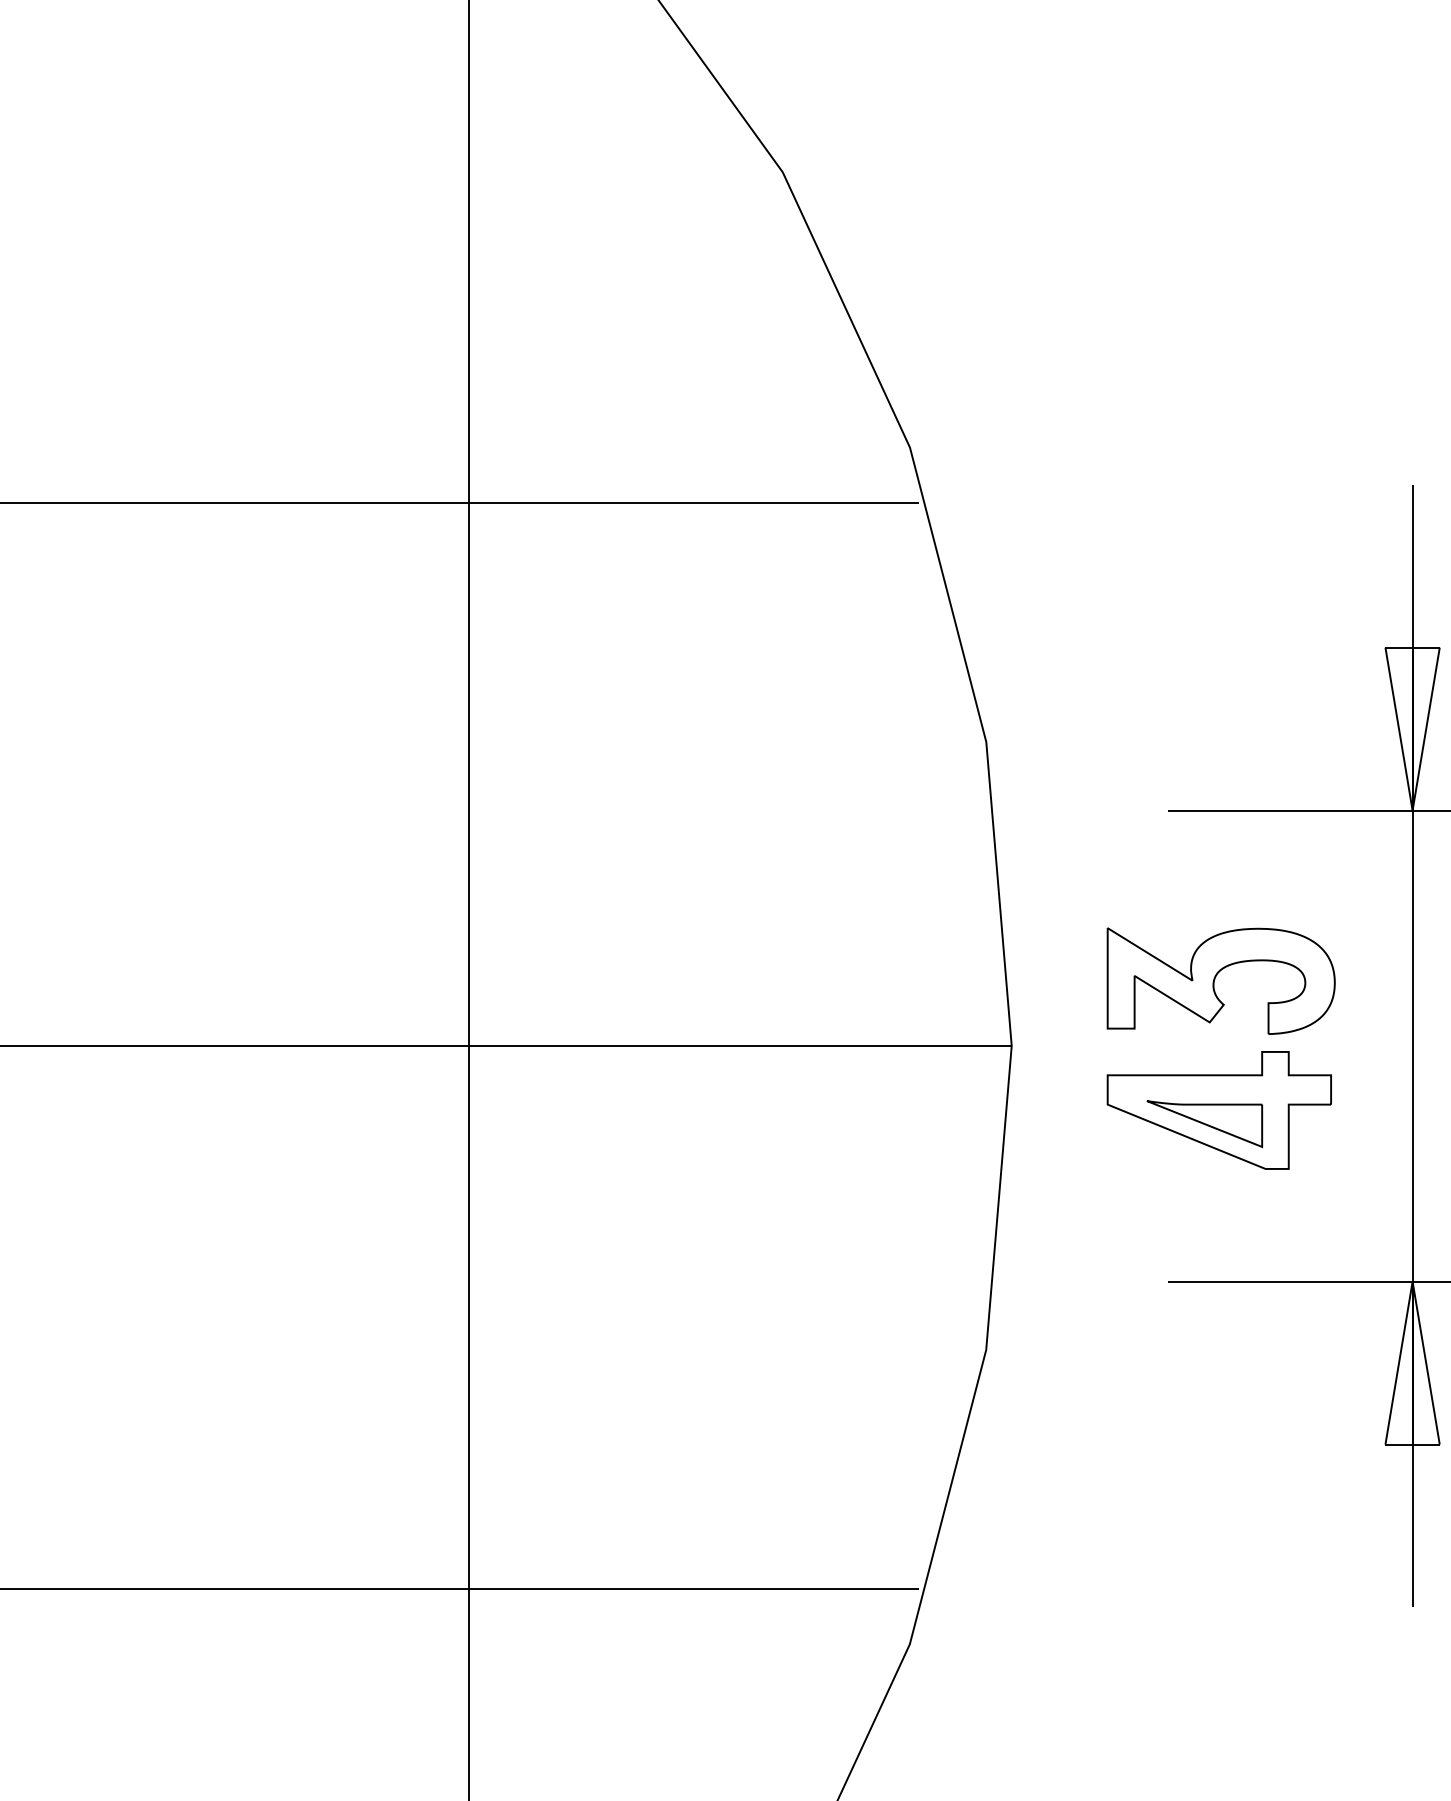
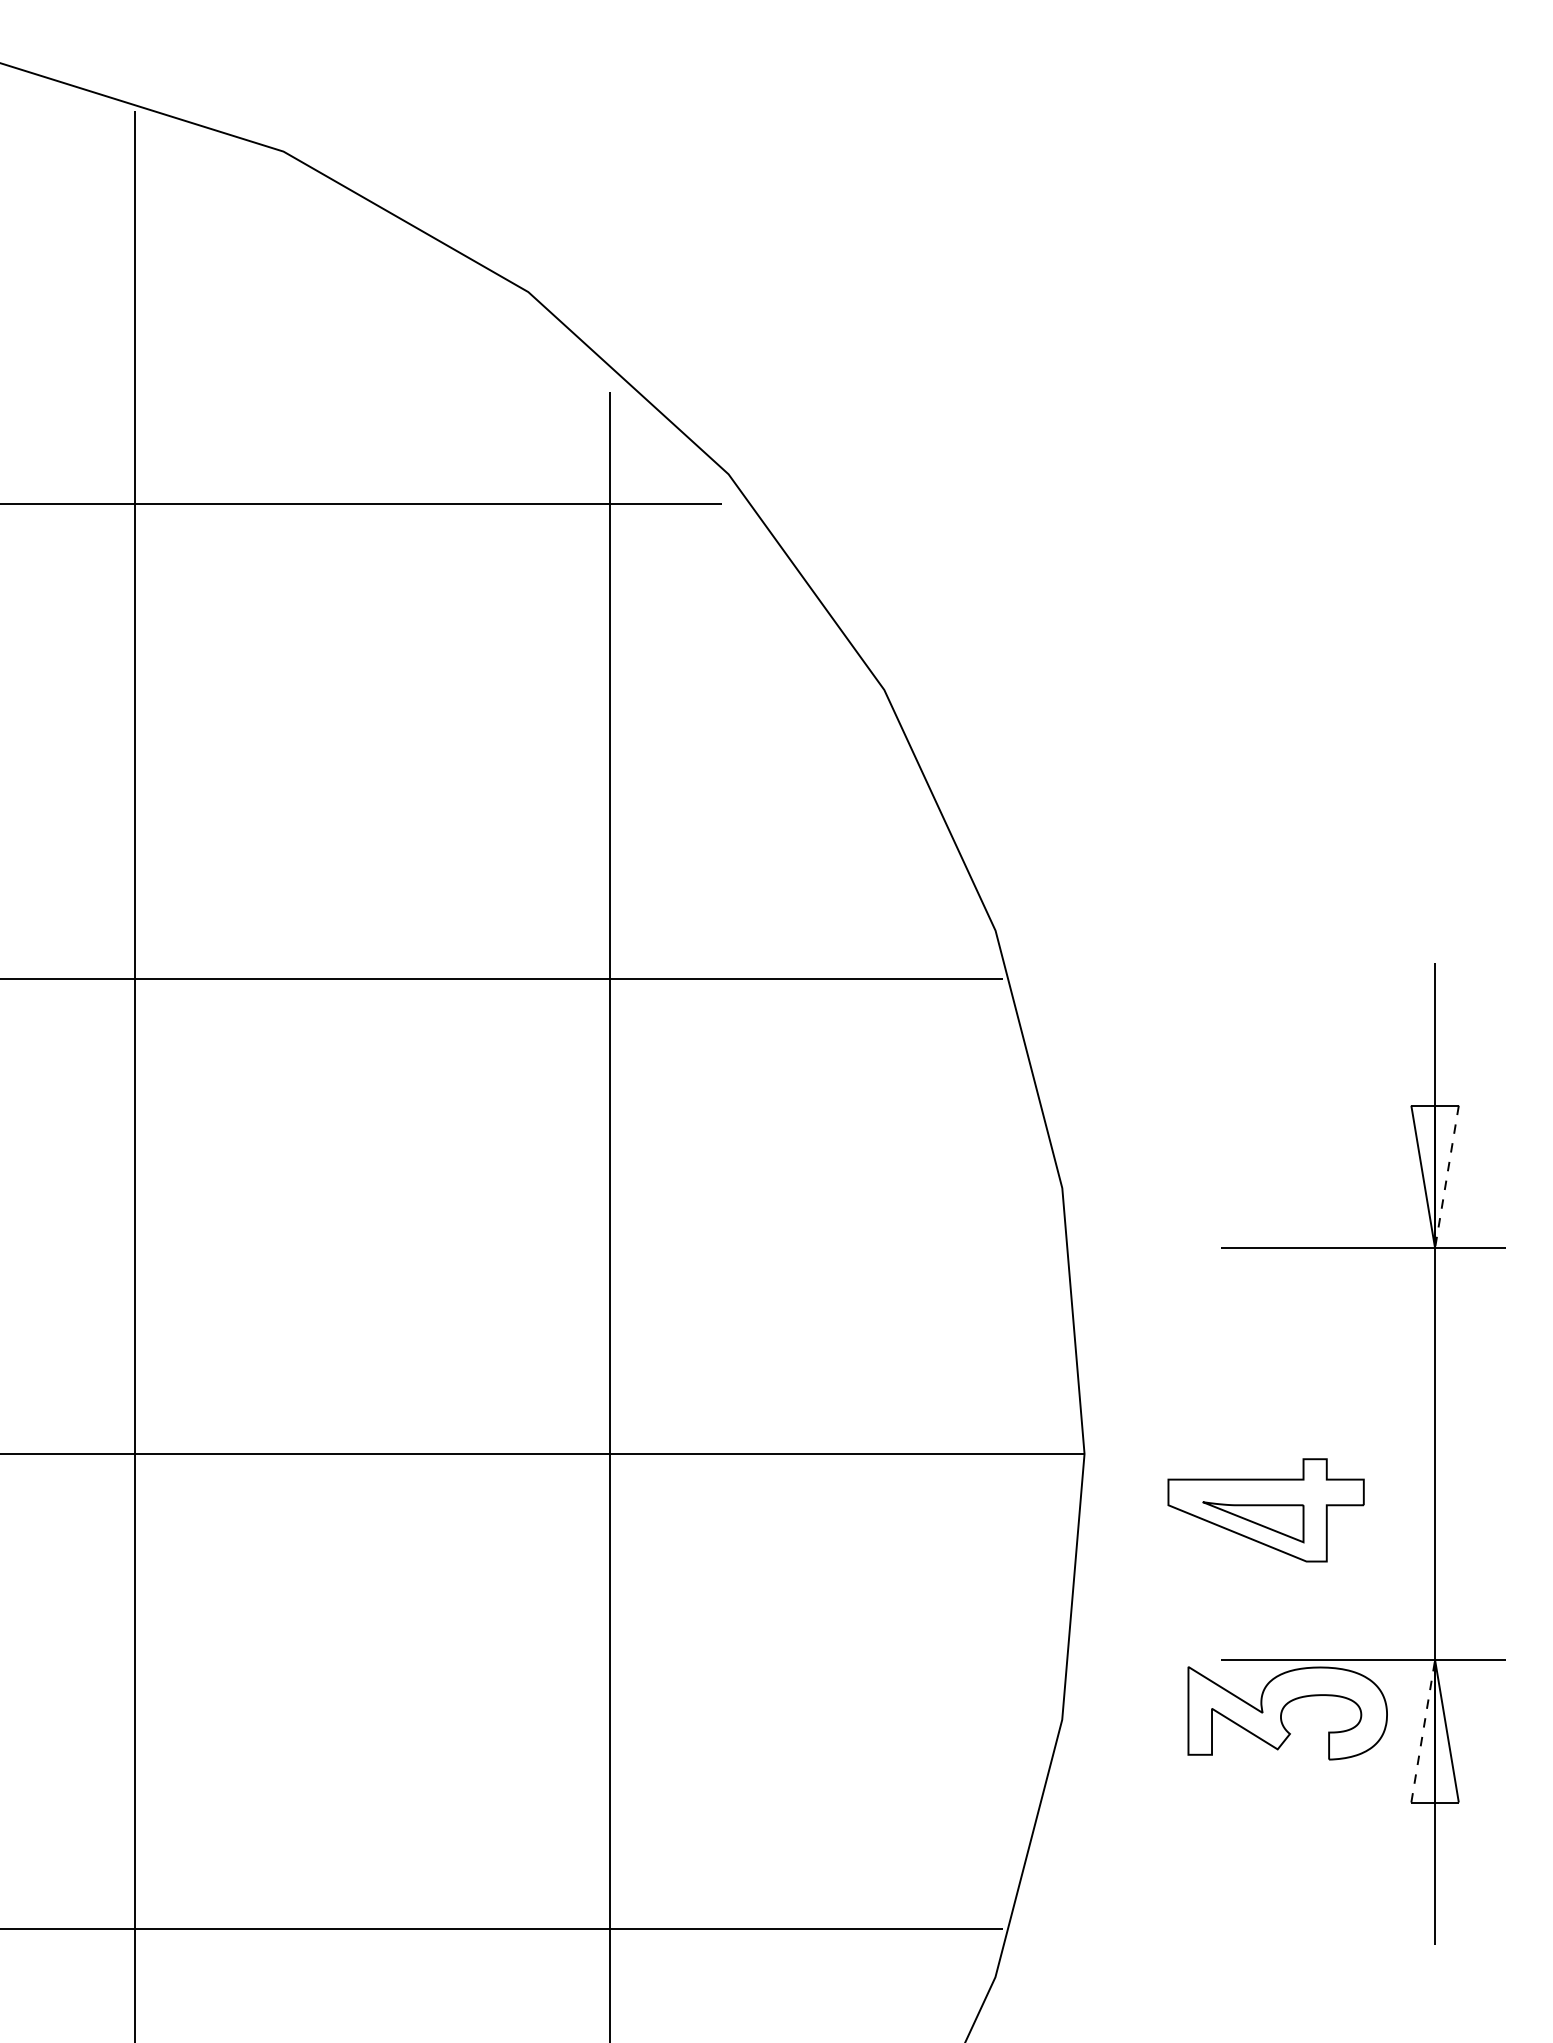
line: (1425, 729) -> (1446, 1177), solid -> dashed
part: (1220, 981) -> (1287, 1713), moved
line: (1399, 1362) -> (1423, 1730), solid -> dashed

